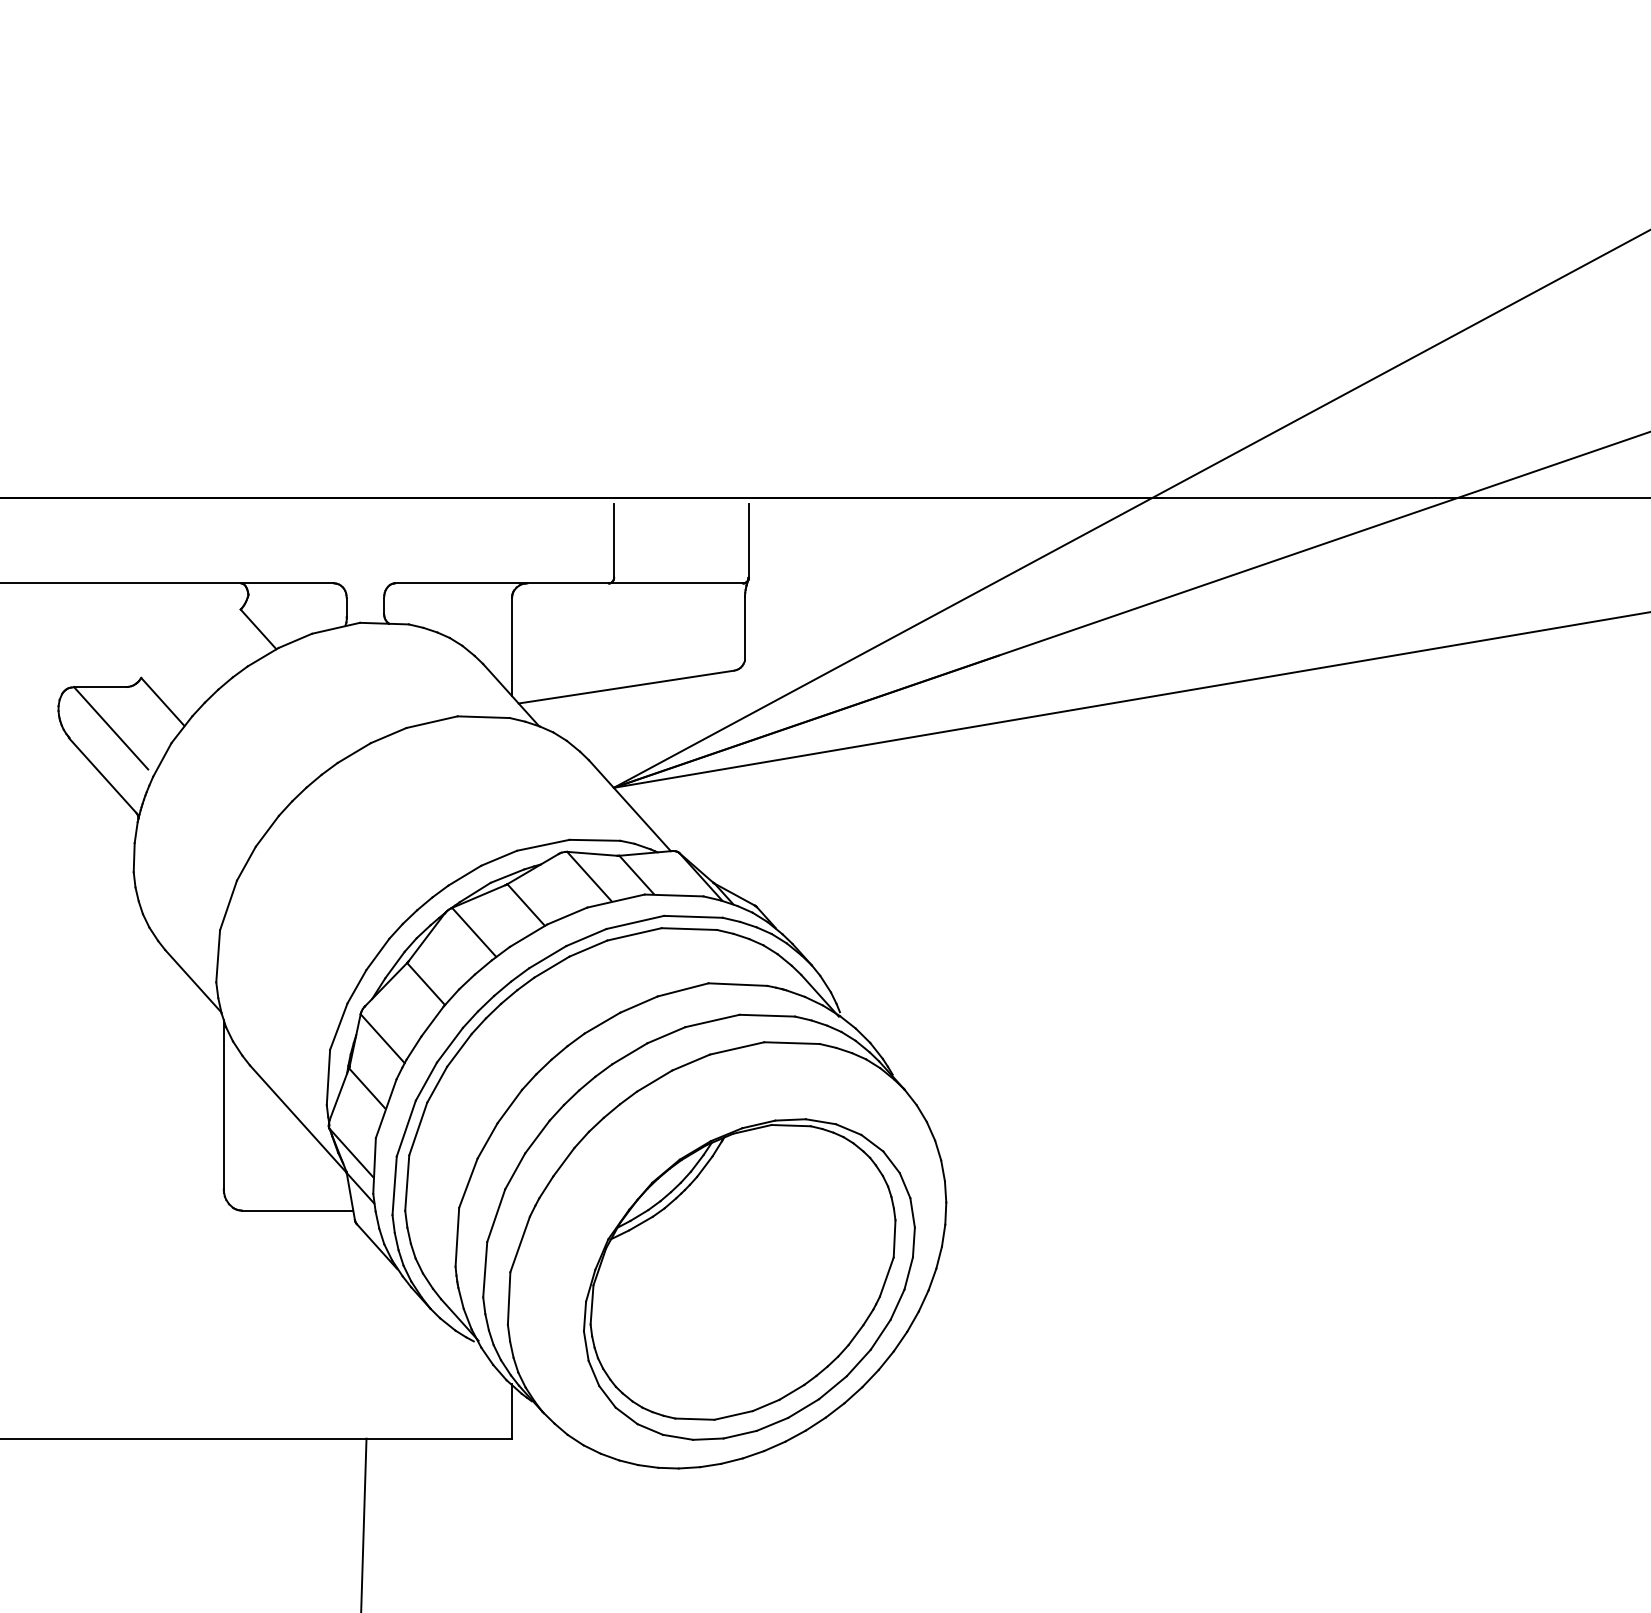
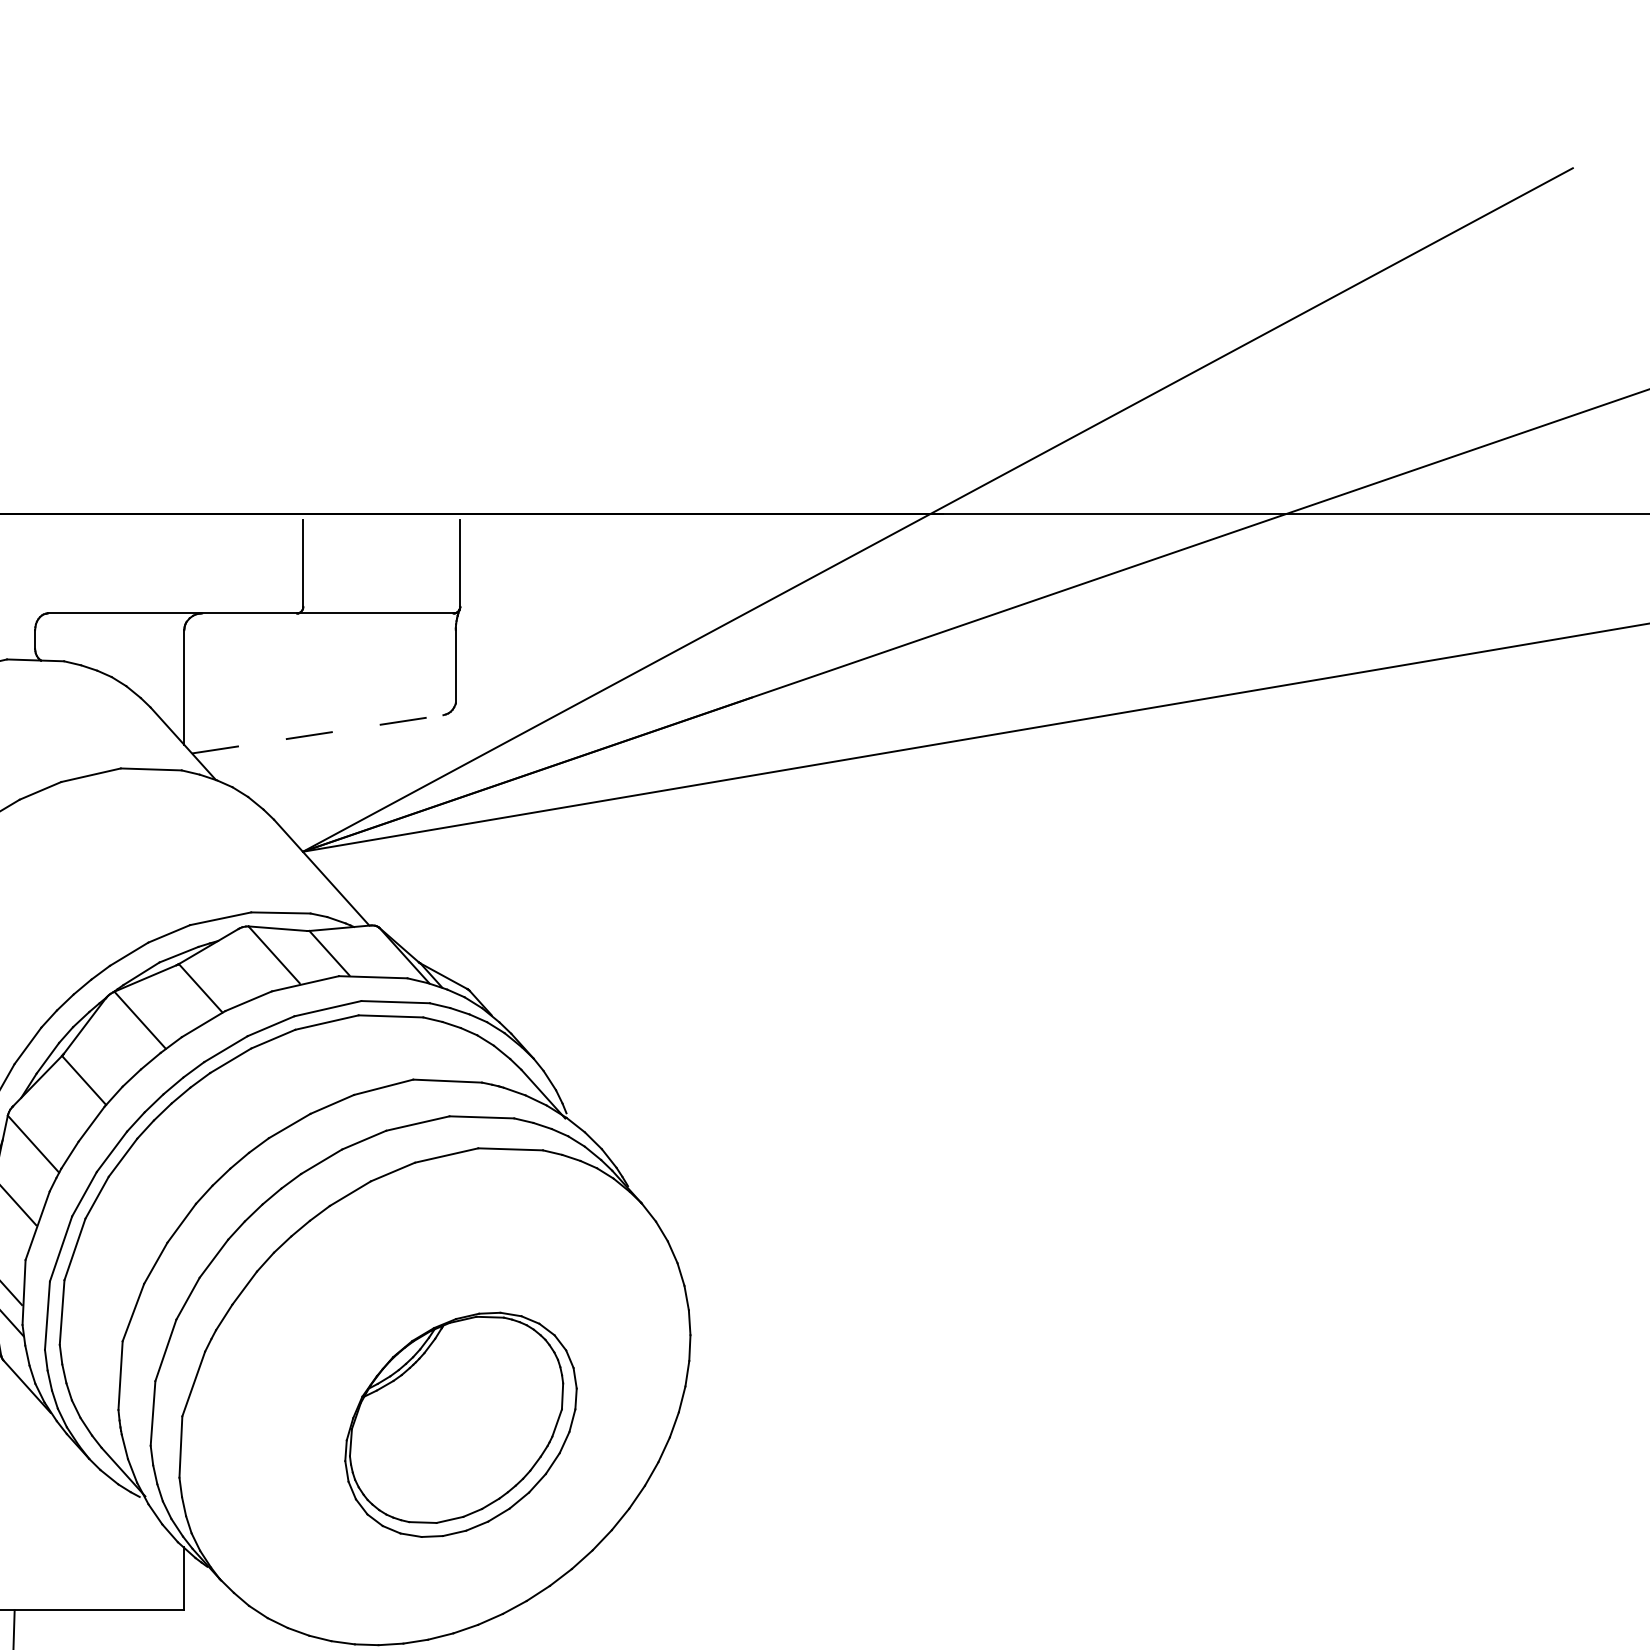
line: (627, 687) -> (318, 734), solid -> dashed
part: (749, 1279) -> (461, 1424), size x0.6

